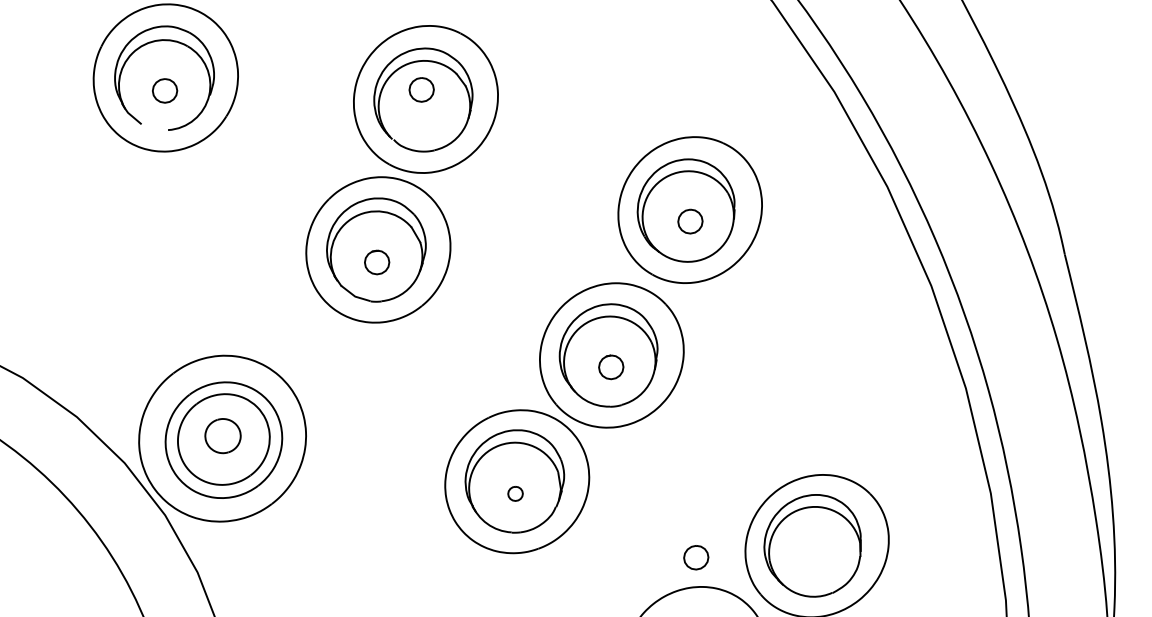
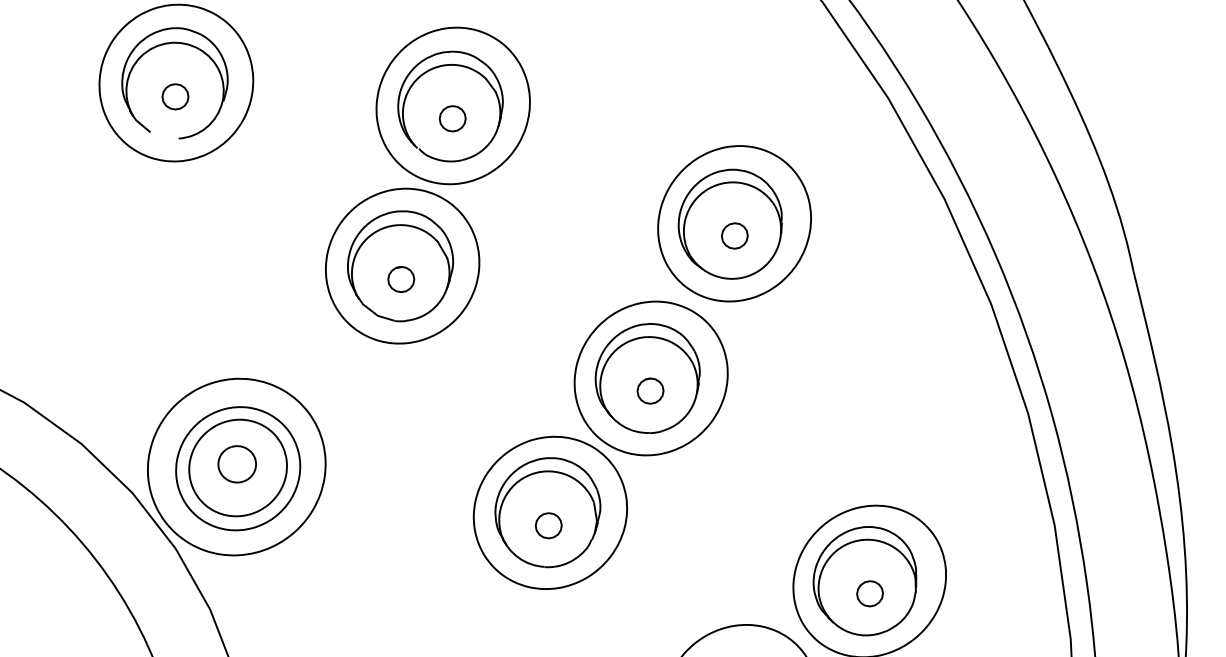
part: (421, 89) -> (452, 118), moved
part: (515, 493) -> (548, 525), size x1.67
part: (695, 557) -> (869, 593), moved

